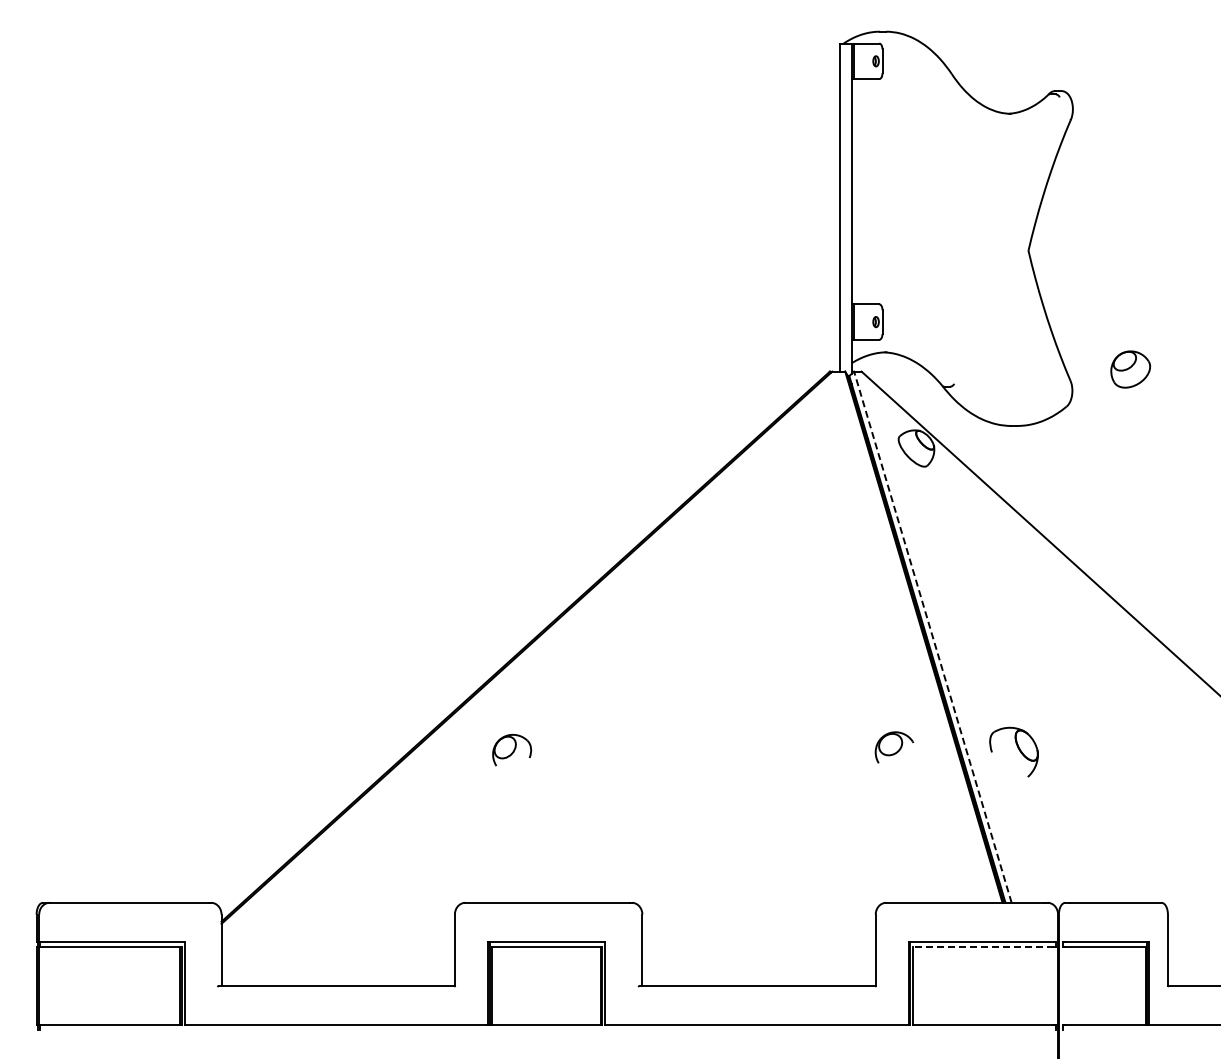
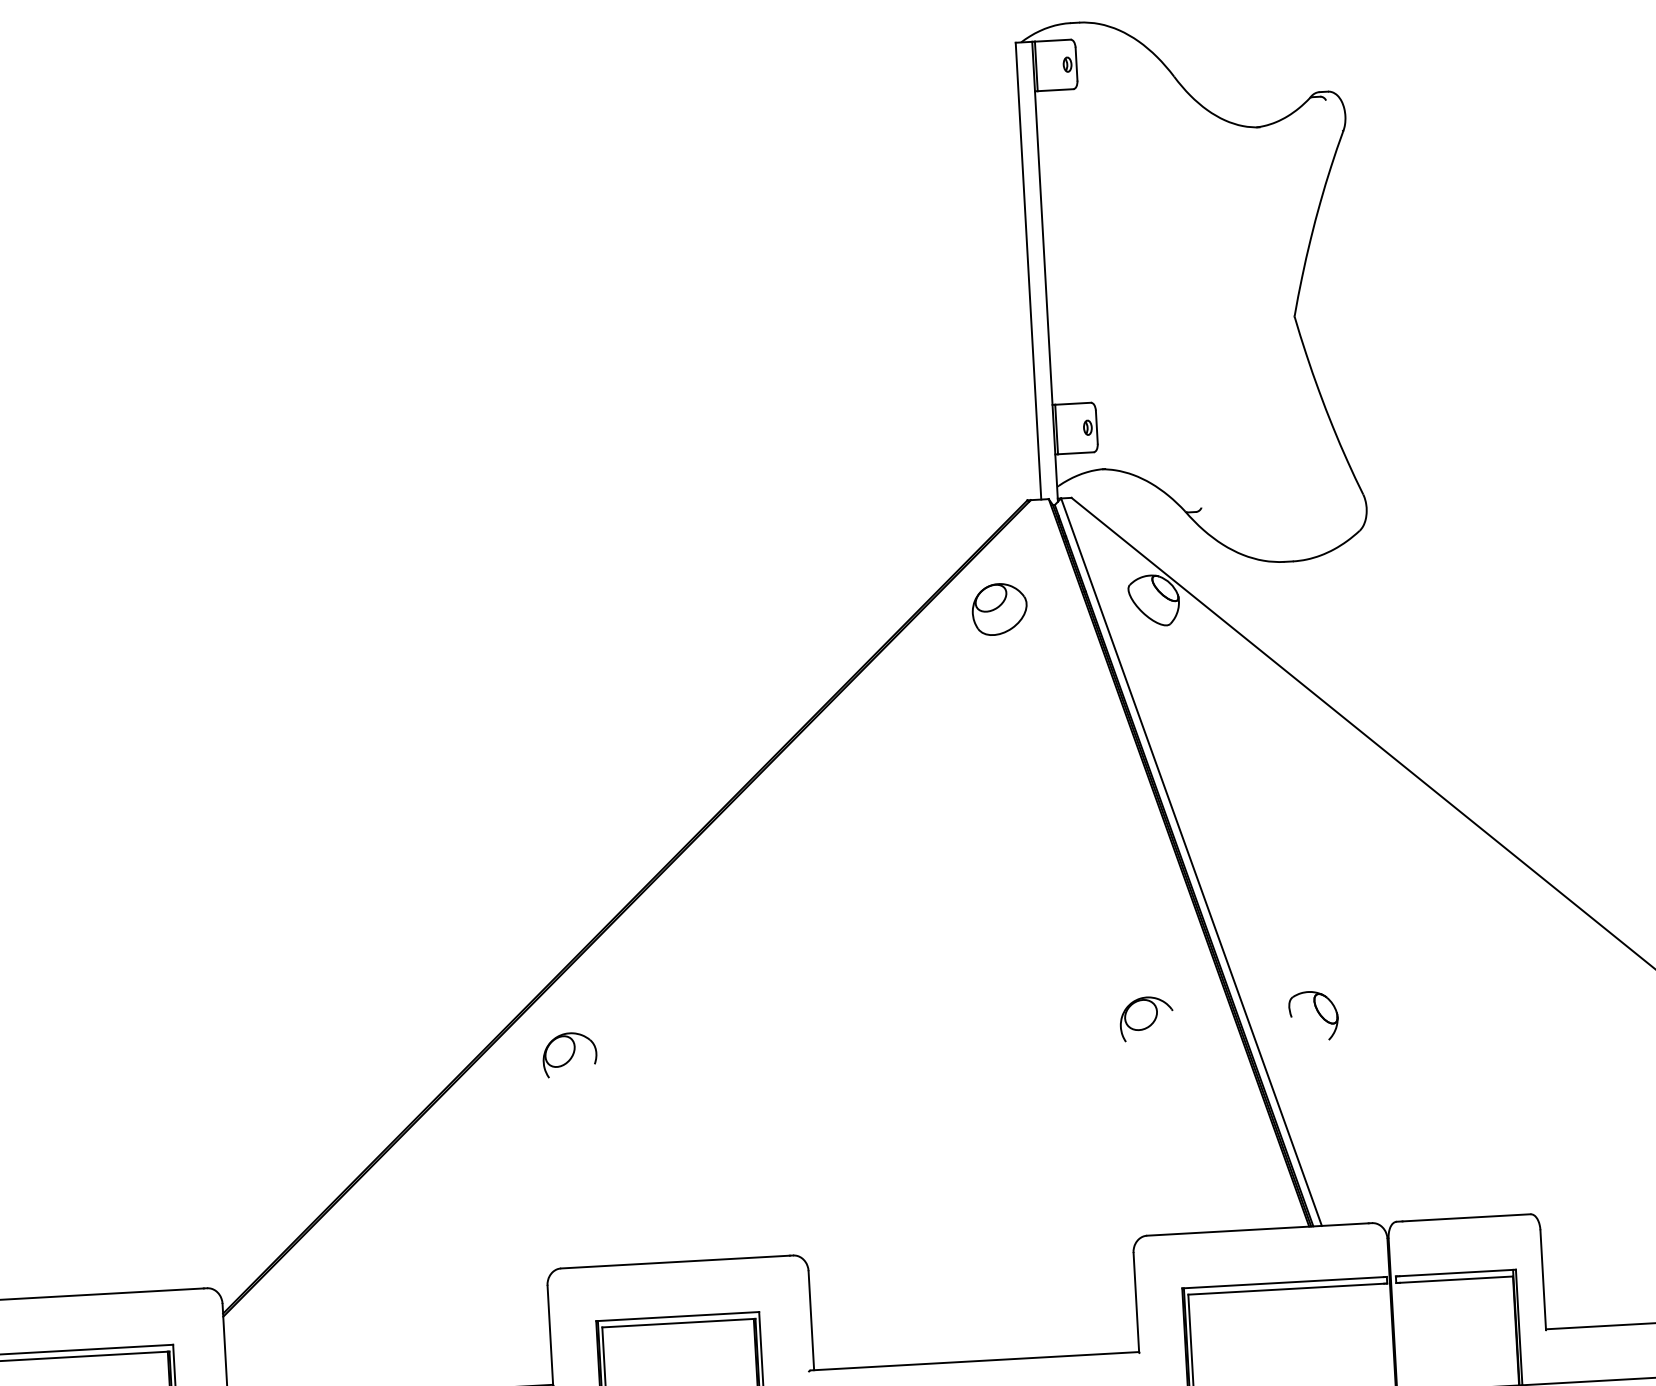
part: (1130, 369) -> (999, 609), moved
line: (932, 636) -> (1190, 861), dashed -> solid
part: (512, 750) -> (570, 1055), moved
part: (1014, 752) -> (1314, 1016), size x0.71
line: (983, 946) -> (1286, 1288), dashed -> solid

